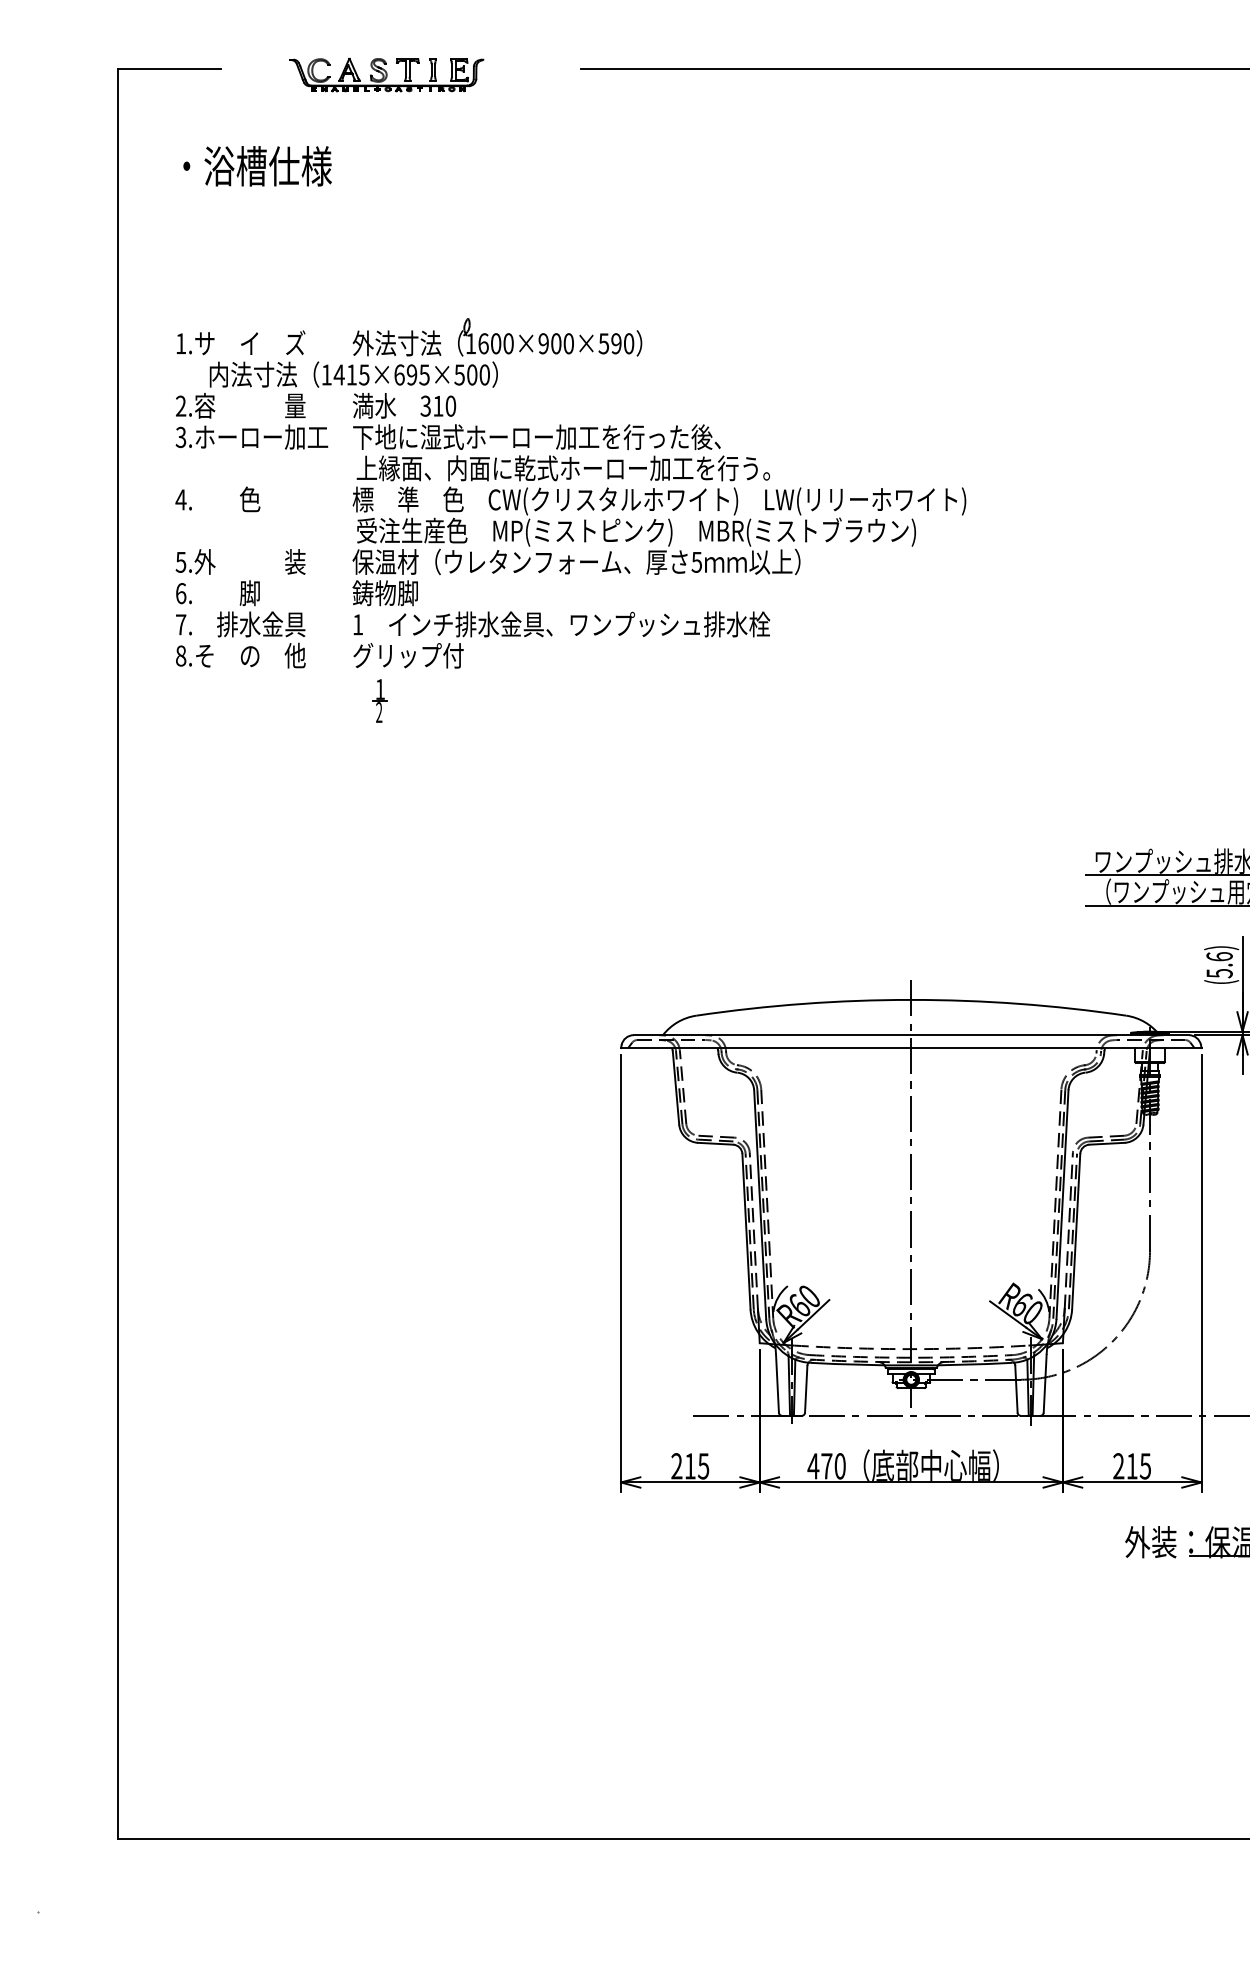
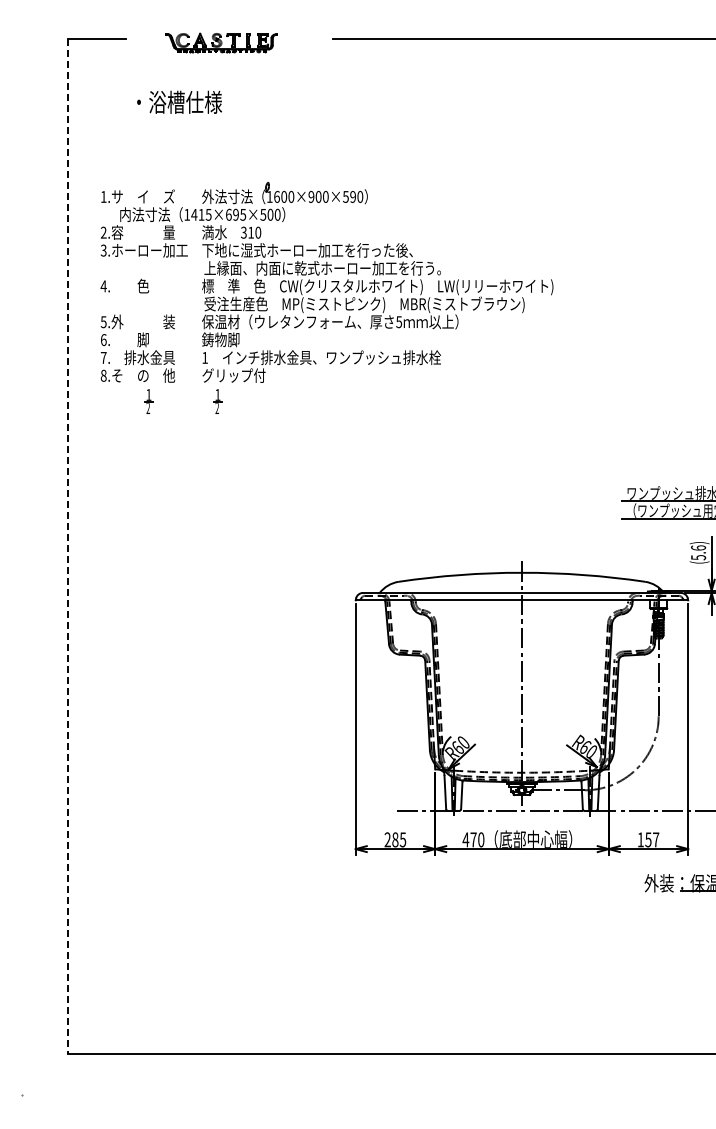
text: (257, 164) -> (179, 101), moved
part: (259, 700) -> (148, 401), added
line: (117, 955) -> (67, 547), solid -> dashed
text: (690, 1465) -> (395, 839), 215 -> 285
text: (1132, 1465) -> (648, 839), 215 -> 157

